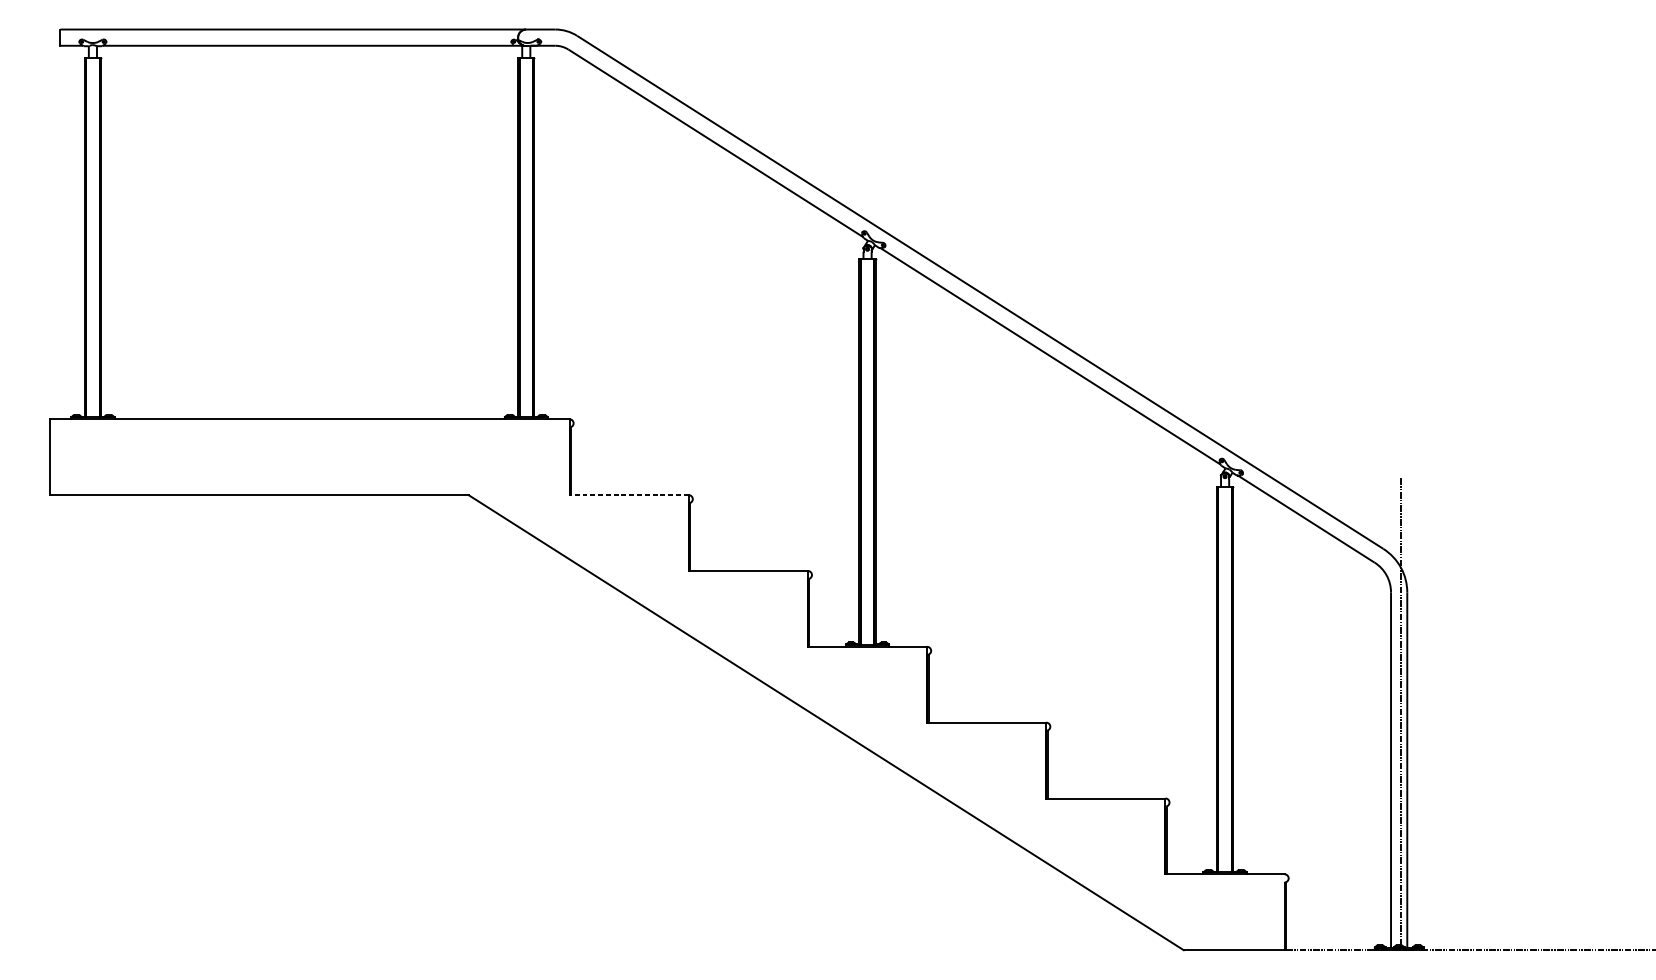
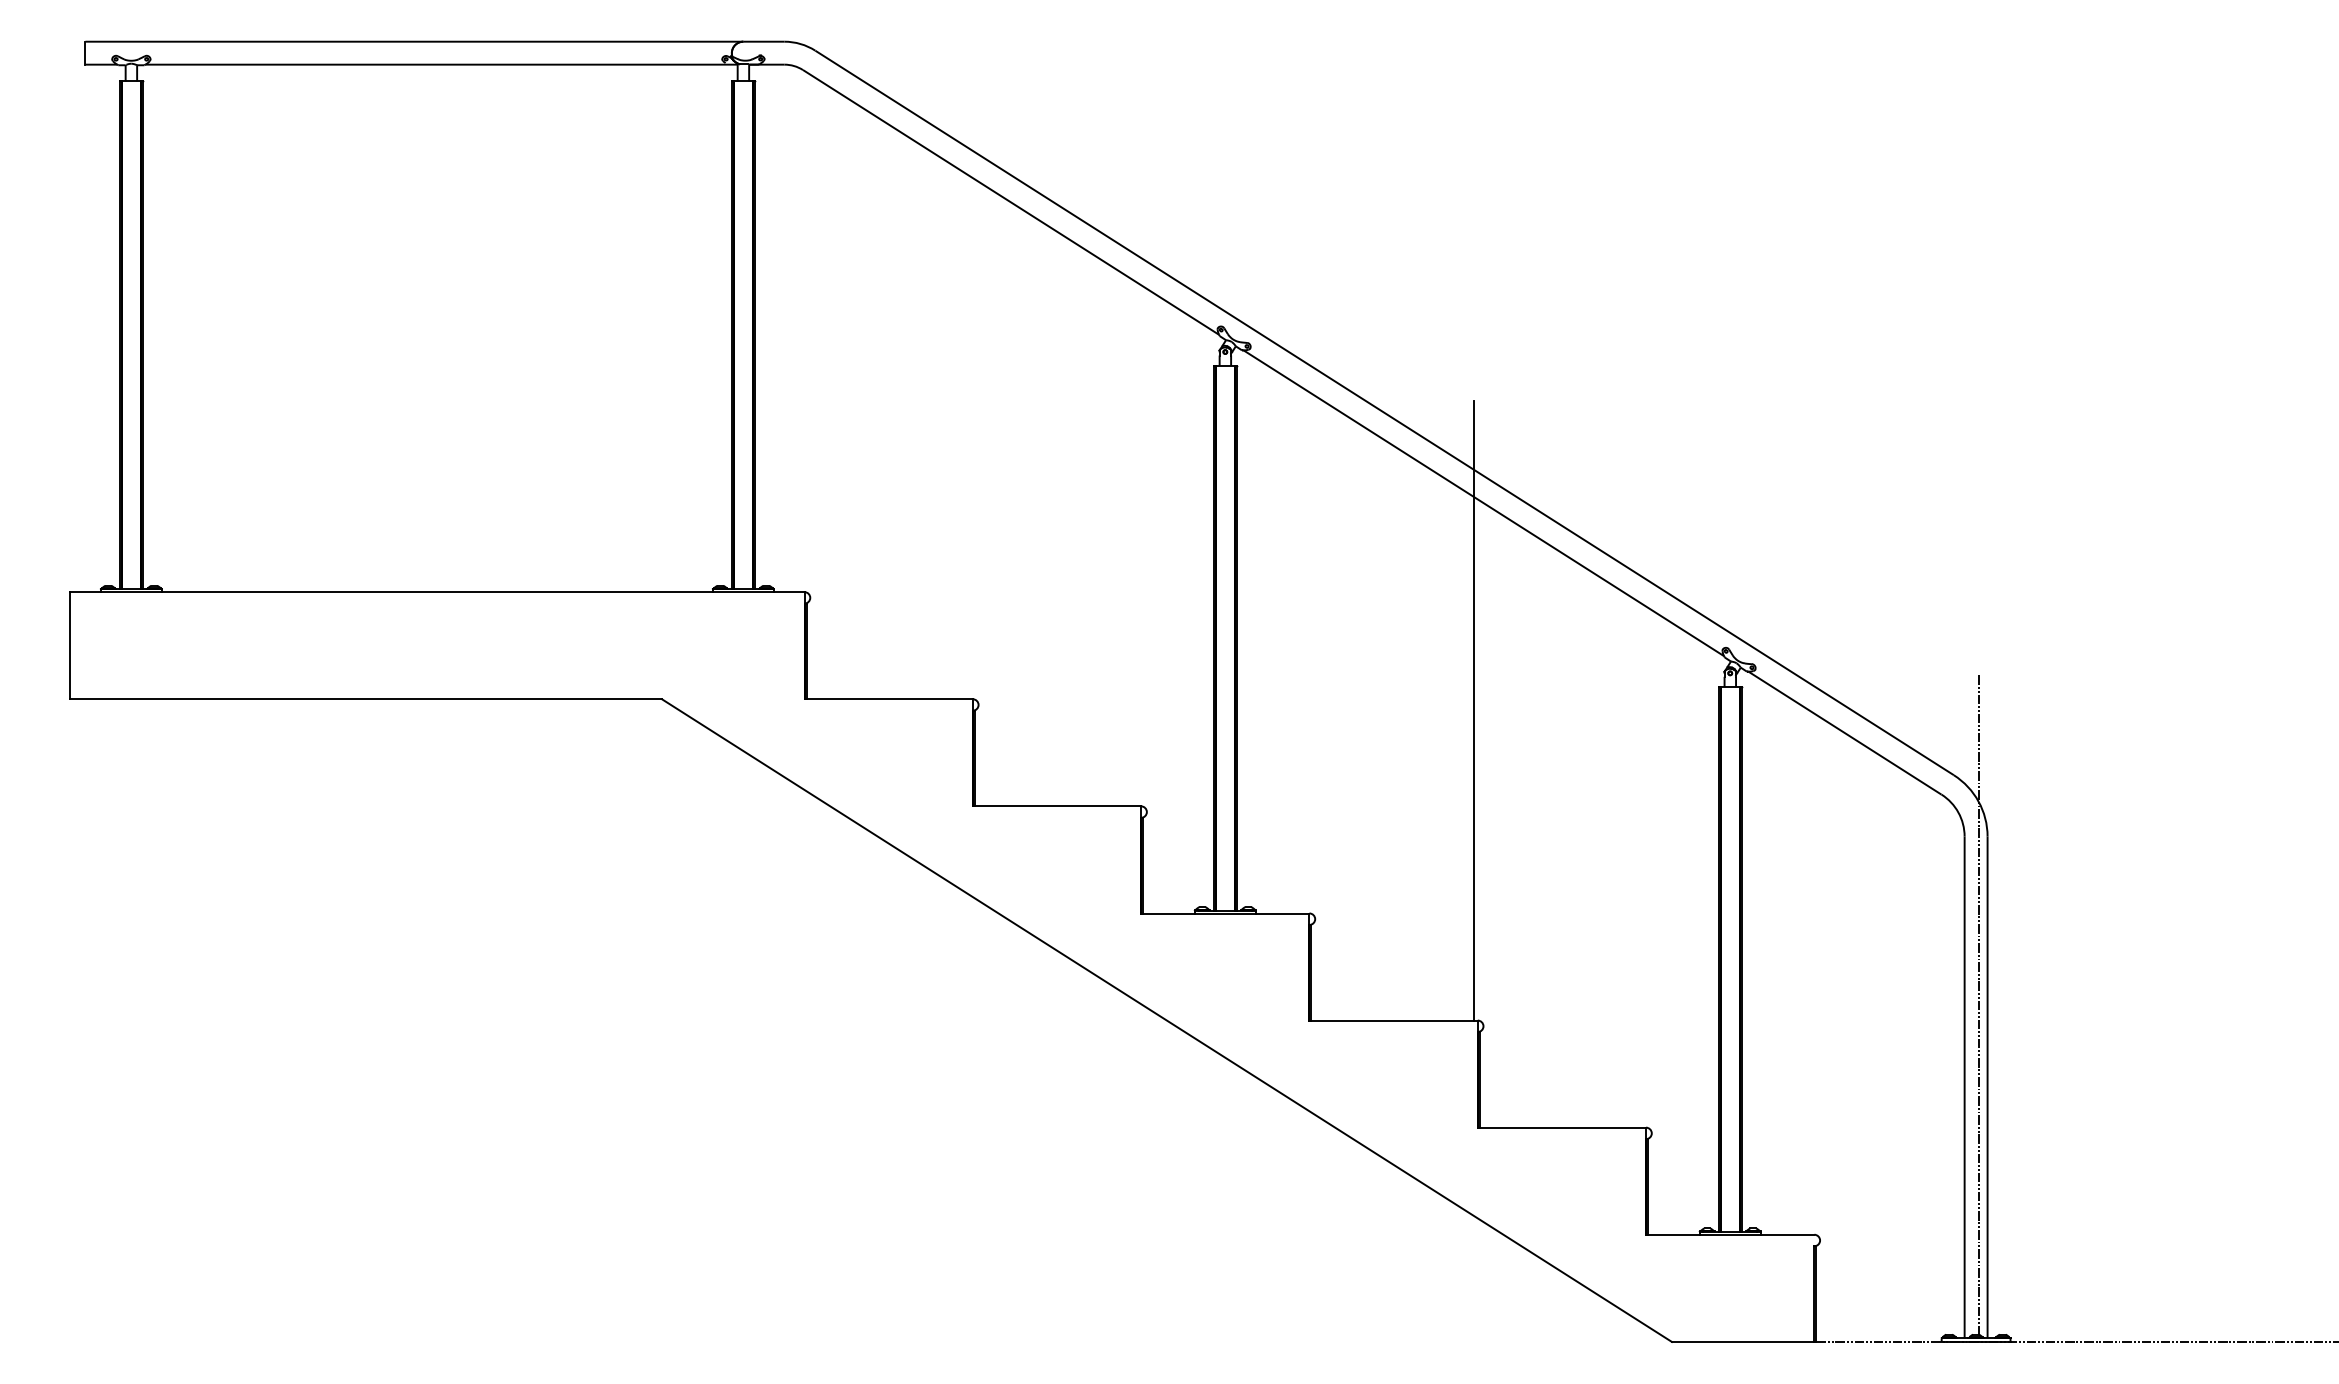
line: (629, 495) -> (888, 699), dashed -> solid
line: (1043, 503) -> (1473, 710), added

